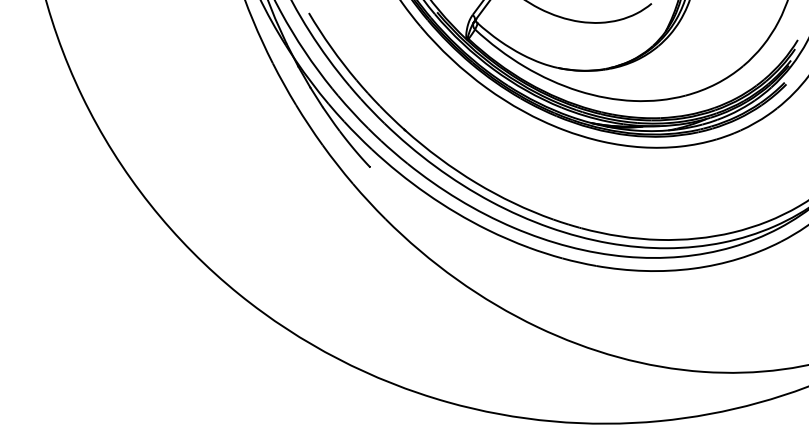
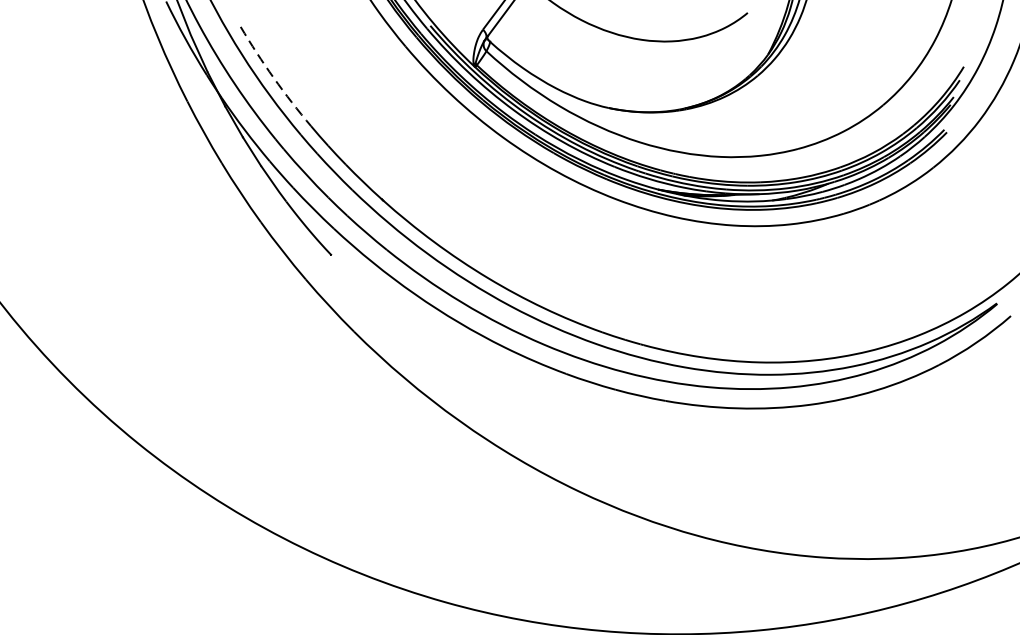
arc: (331, 47) -> (274, 77), solid -> dashed

